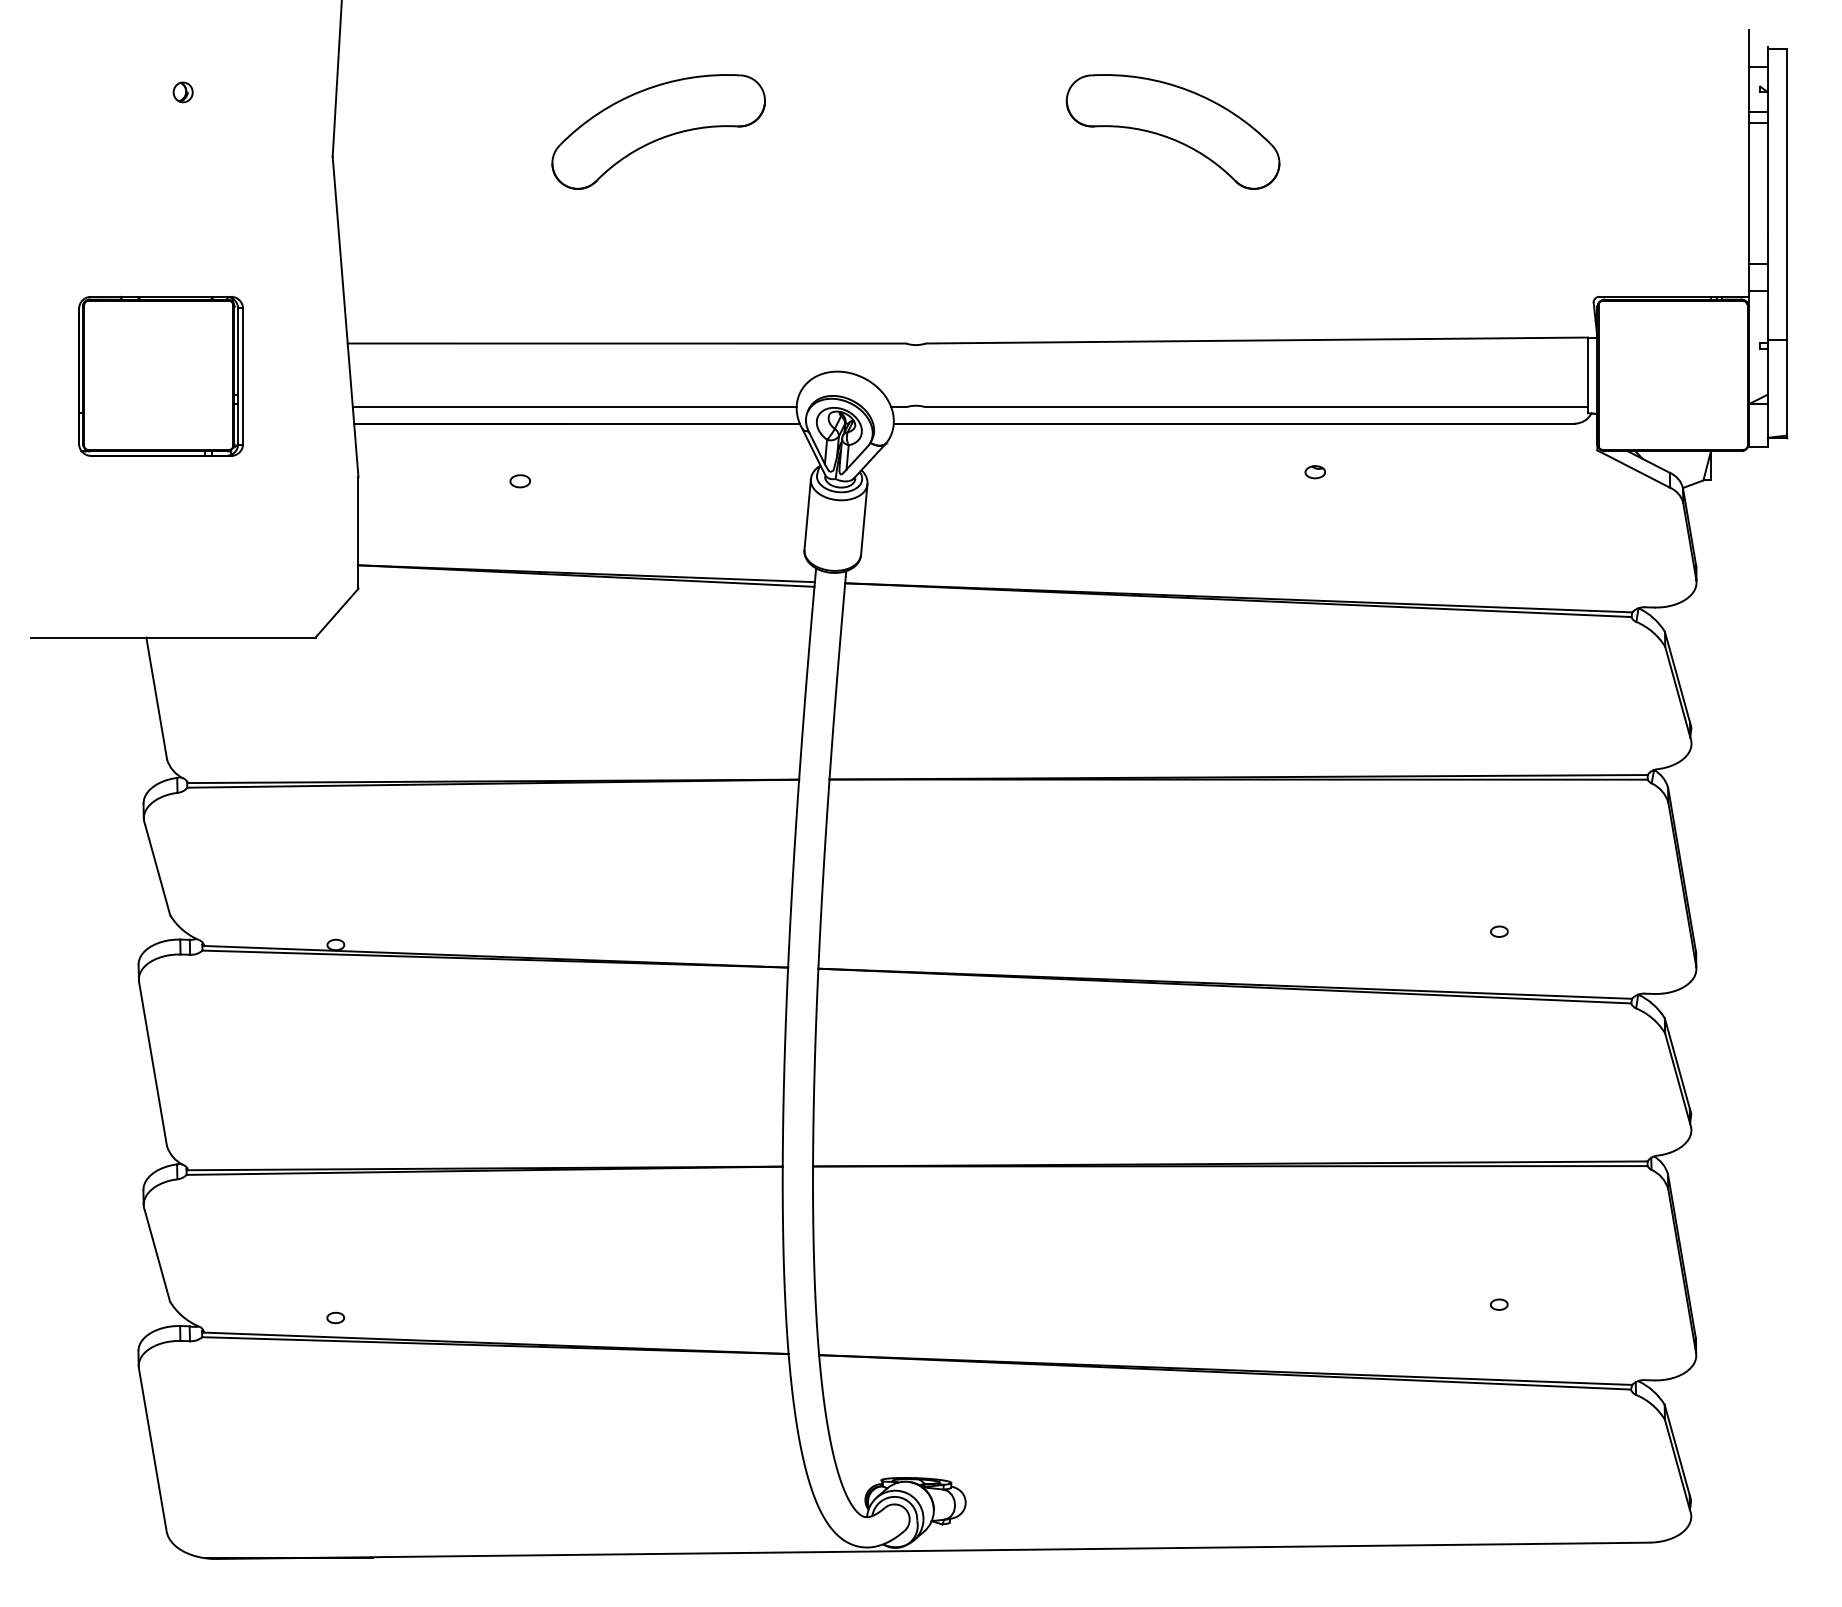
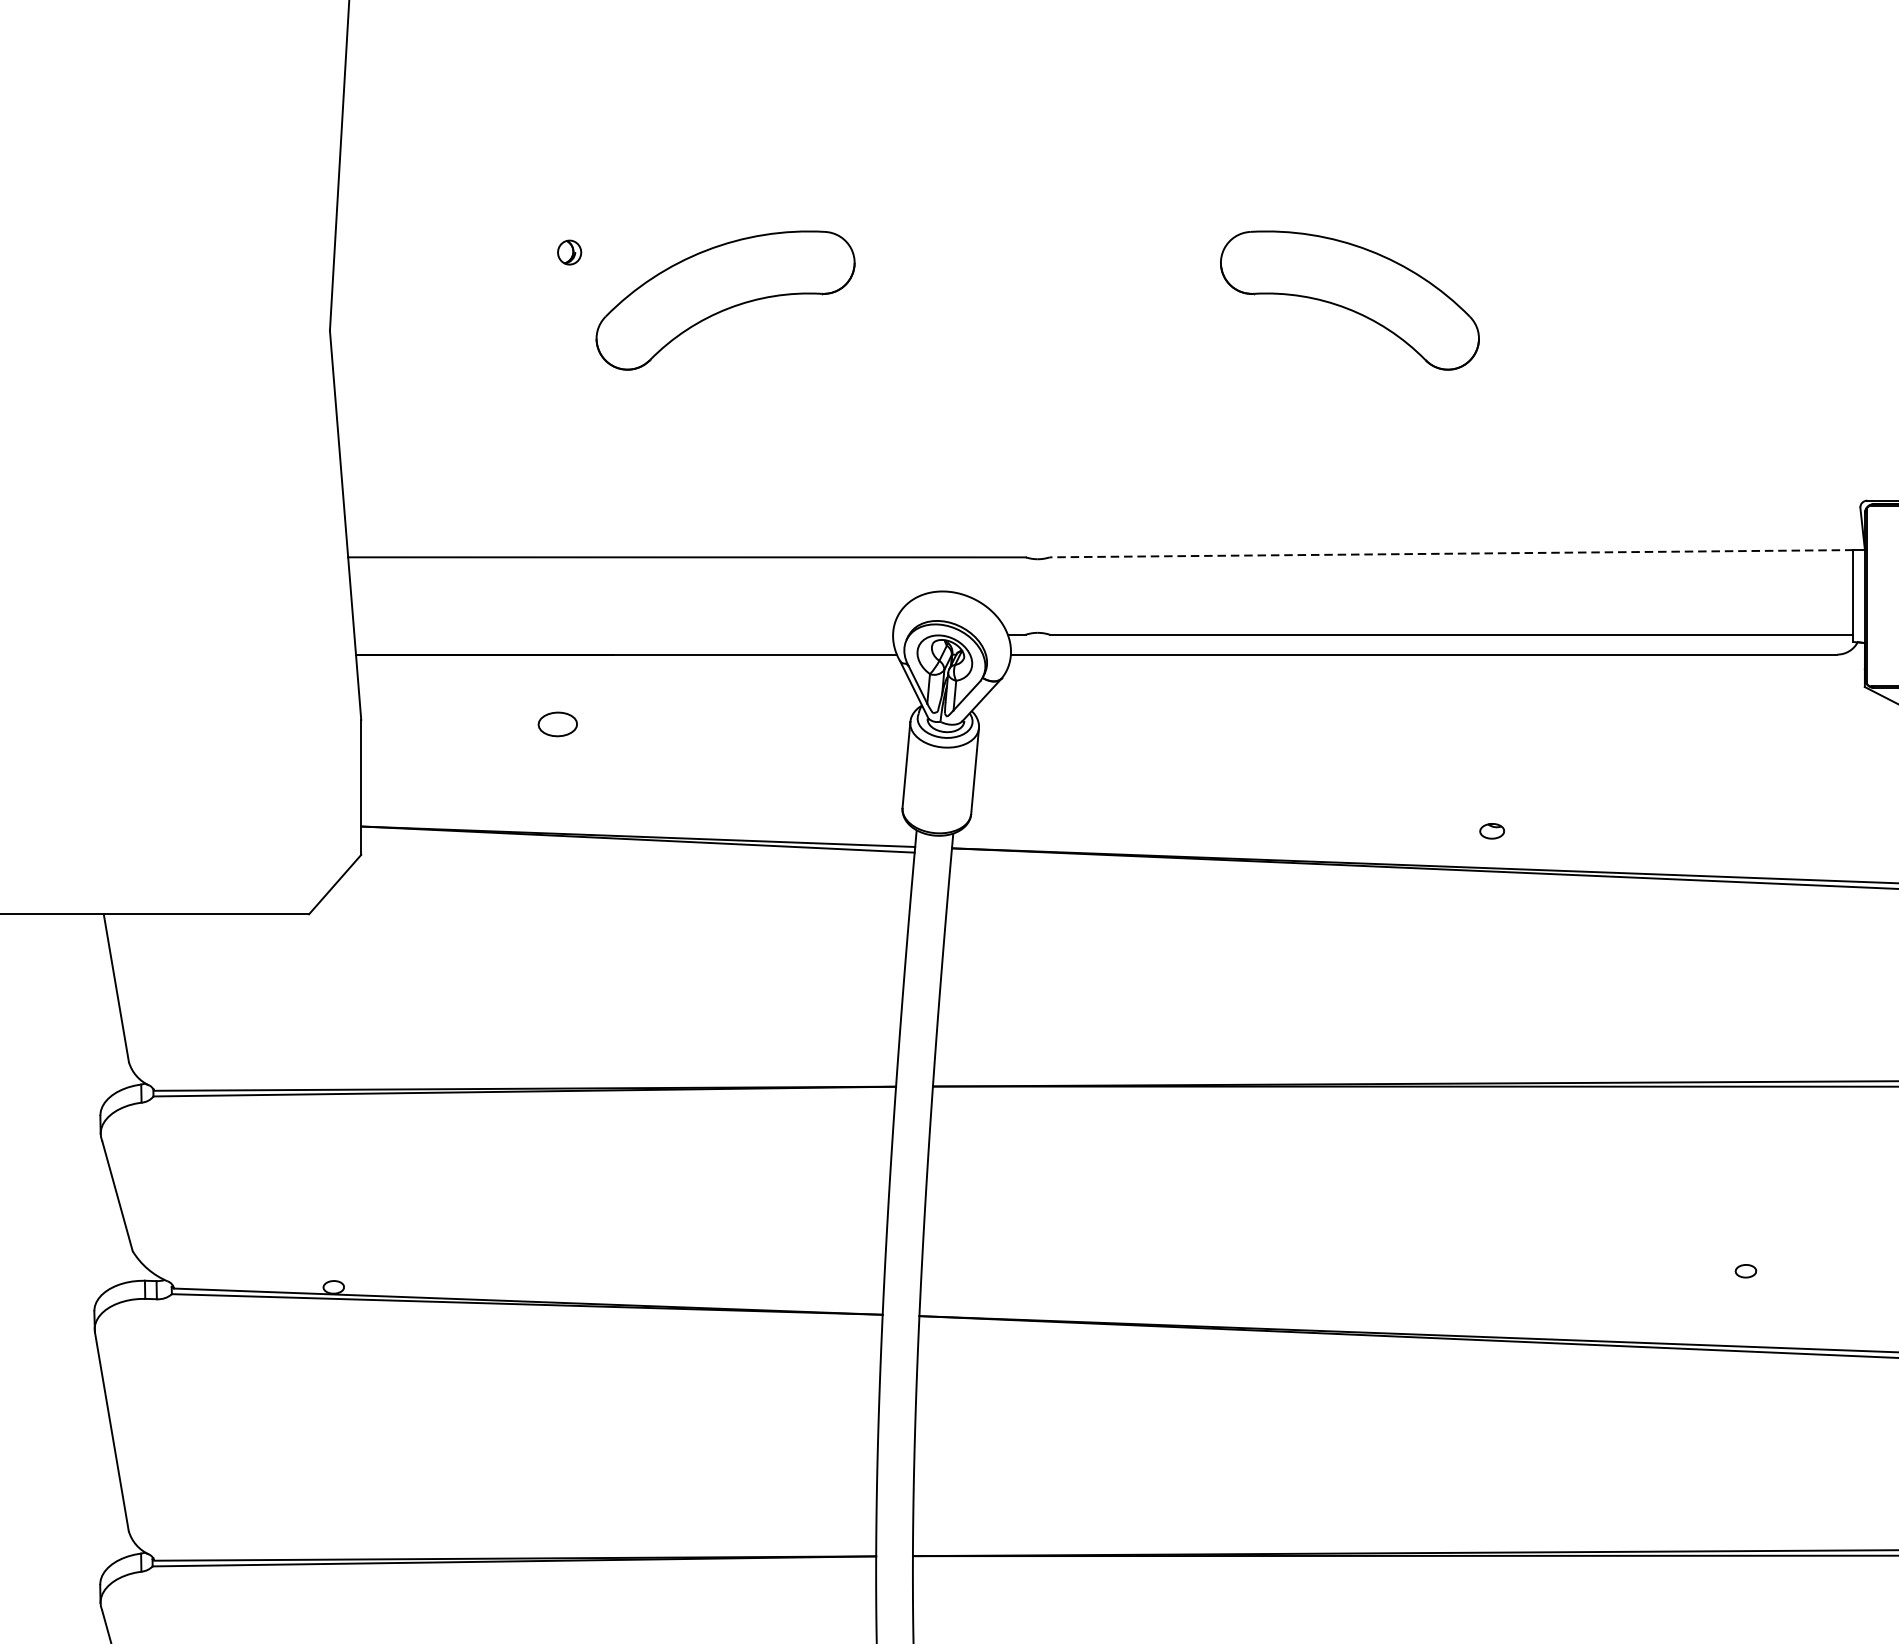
part: (182, 92) -> (568, 252), moved
line: (1256, 340) -> (1451, 553), solid -> dashed
part: (160, 375) -> (120, 596), removed
line: (574, 407) -> (623, 634), removed
part: (1314, 472) -> (1491, 831), moved
part: (519, 481) -> (556, 724), size x1.6

